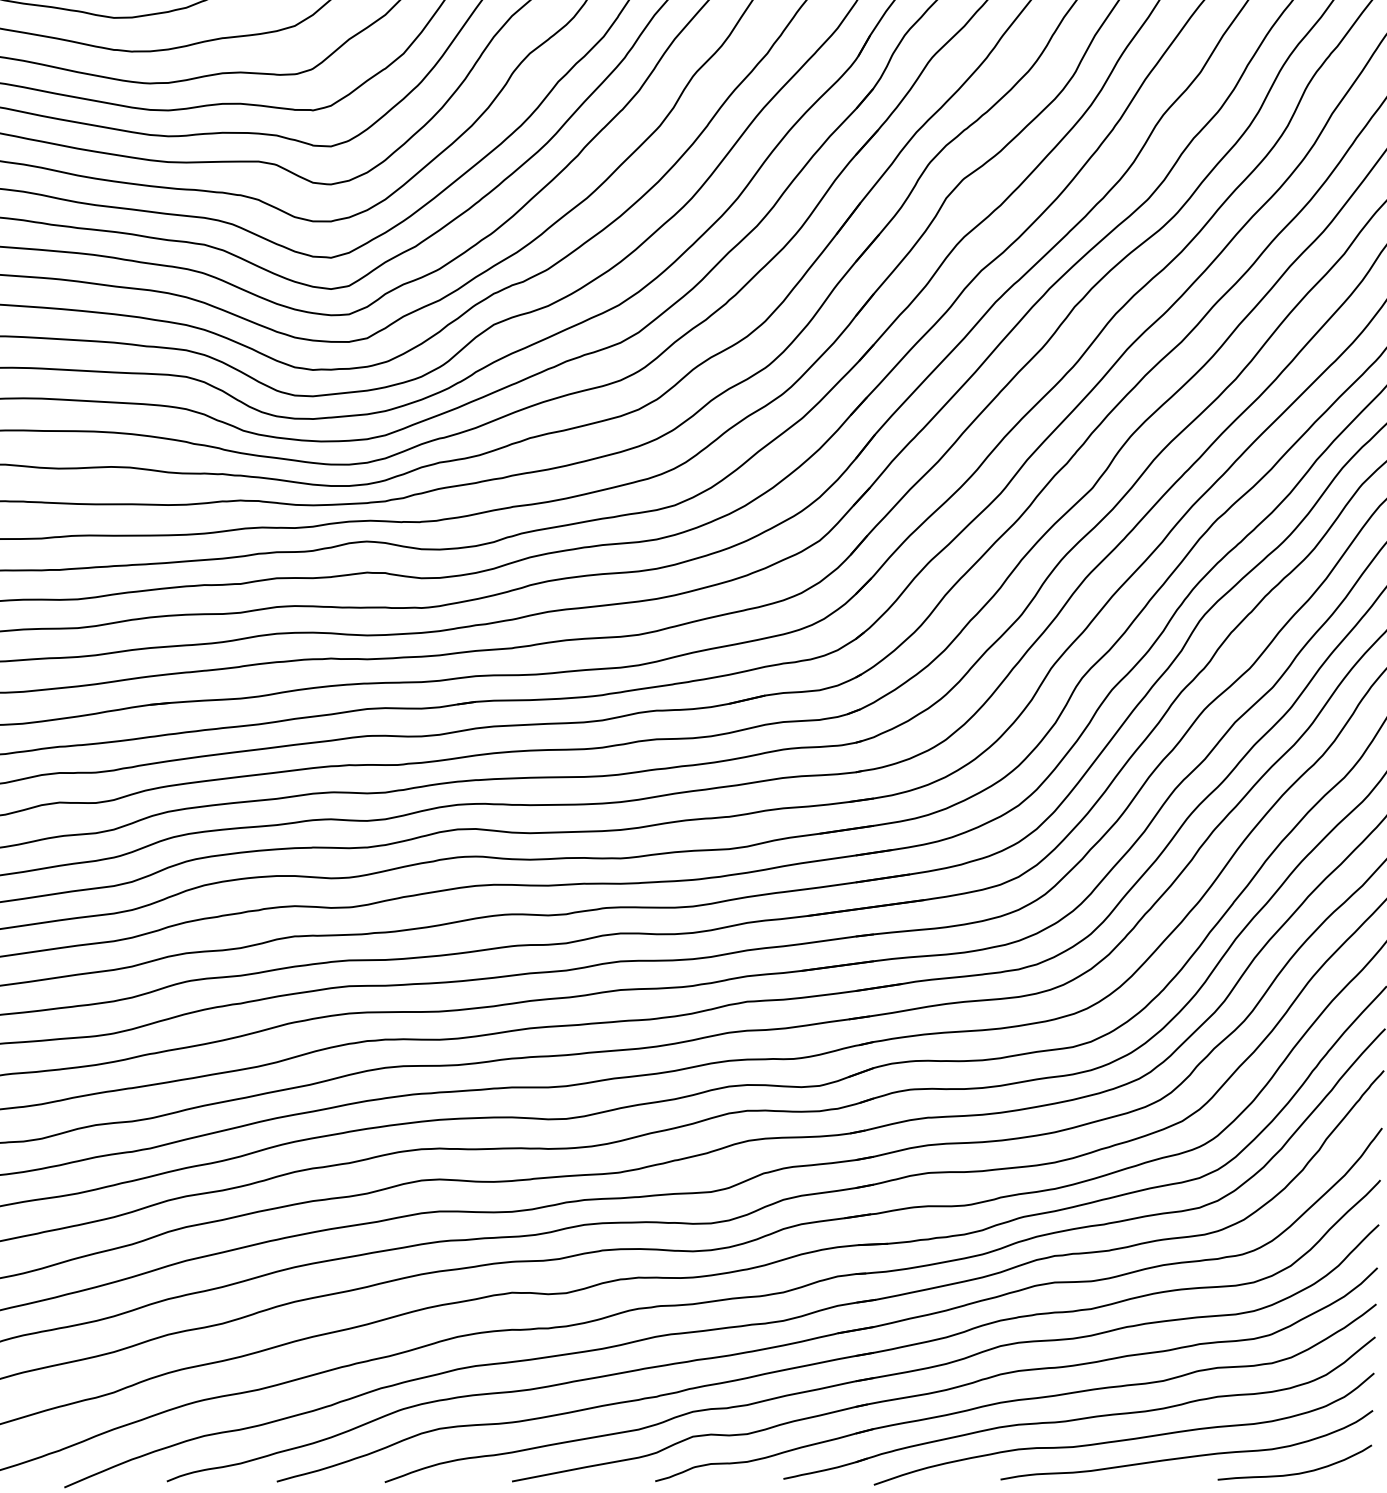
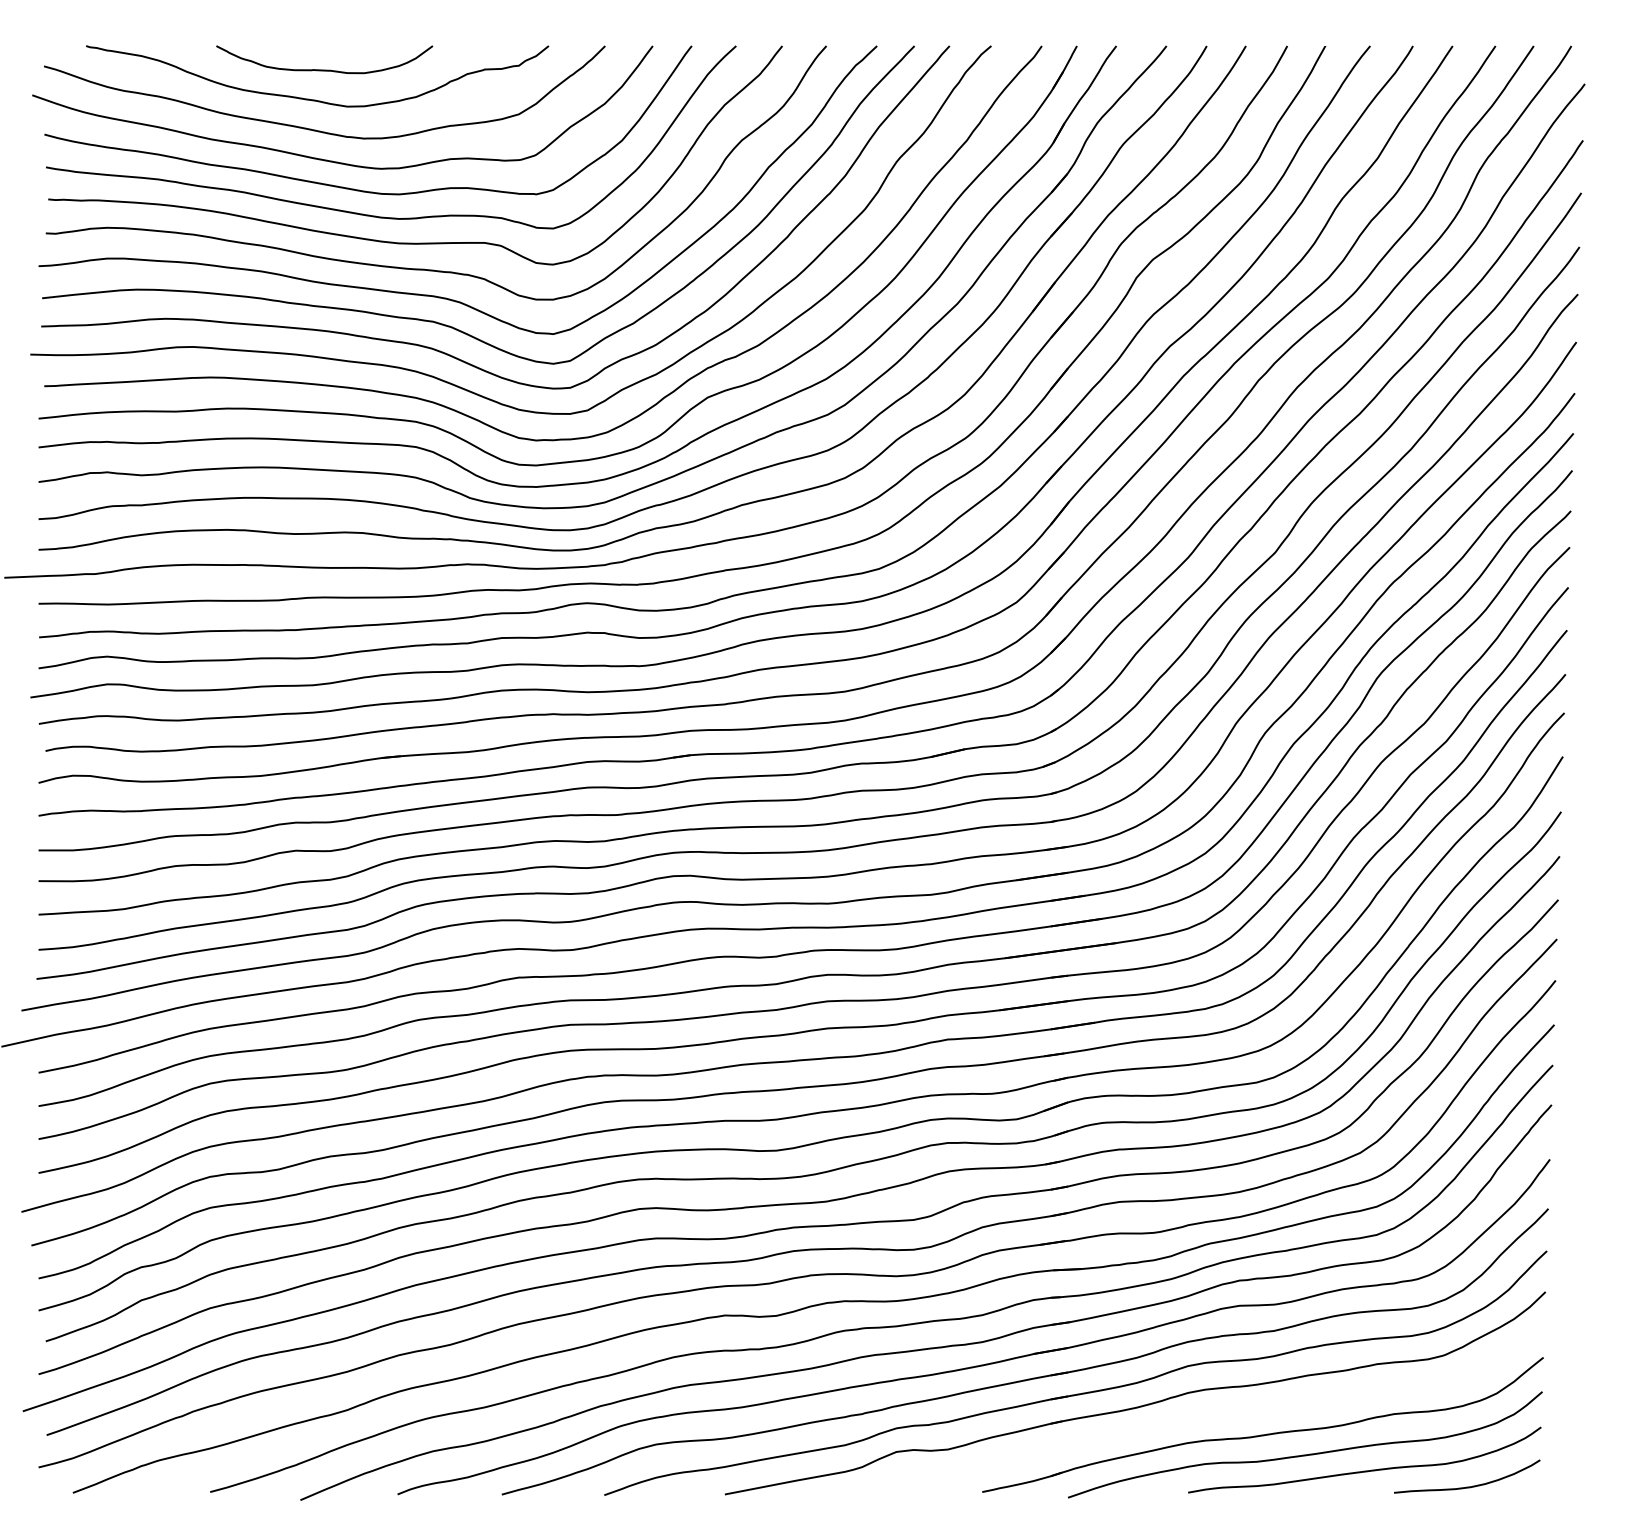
part: (1015, 1392) -> (1202, 1410), removed

